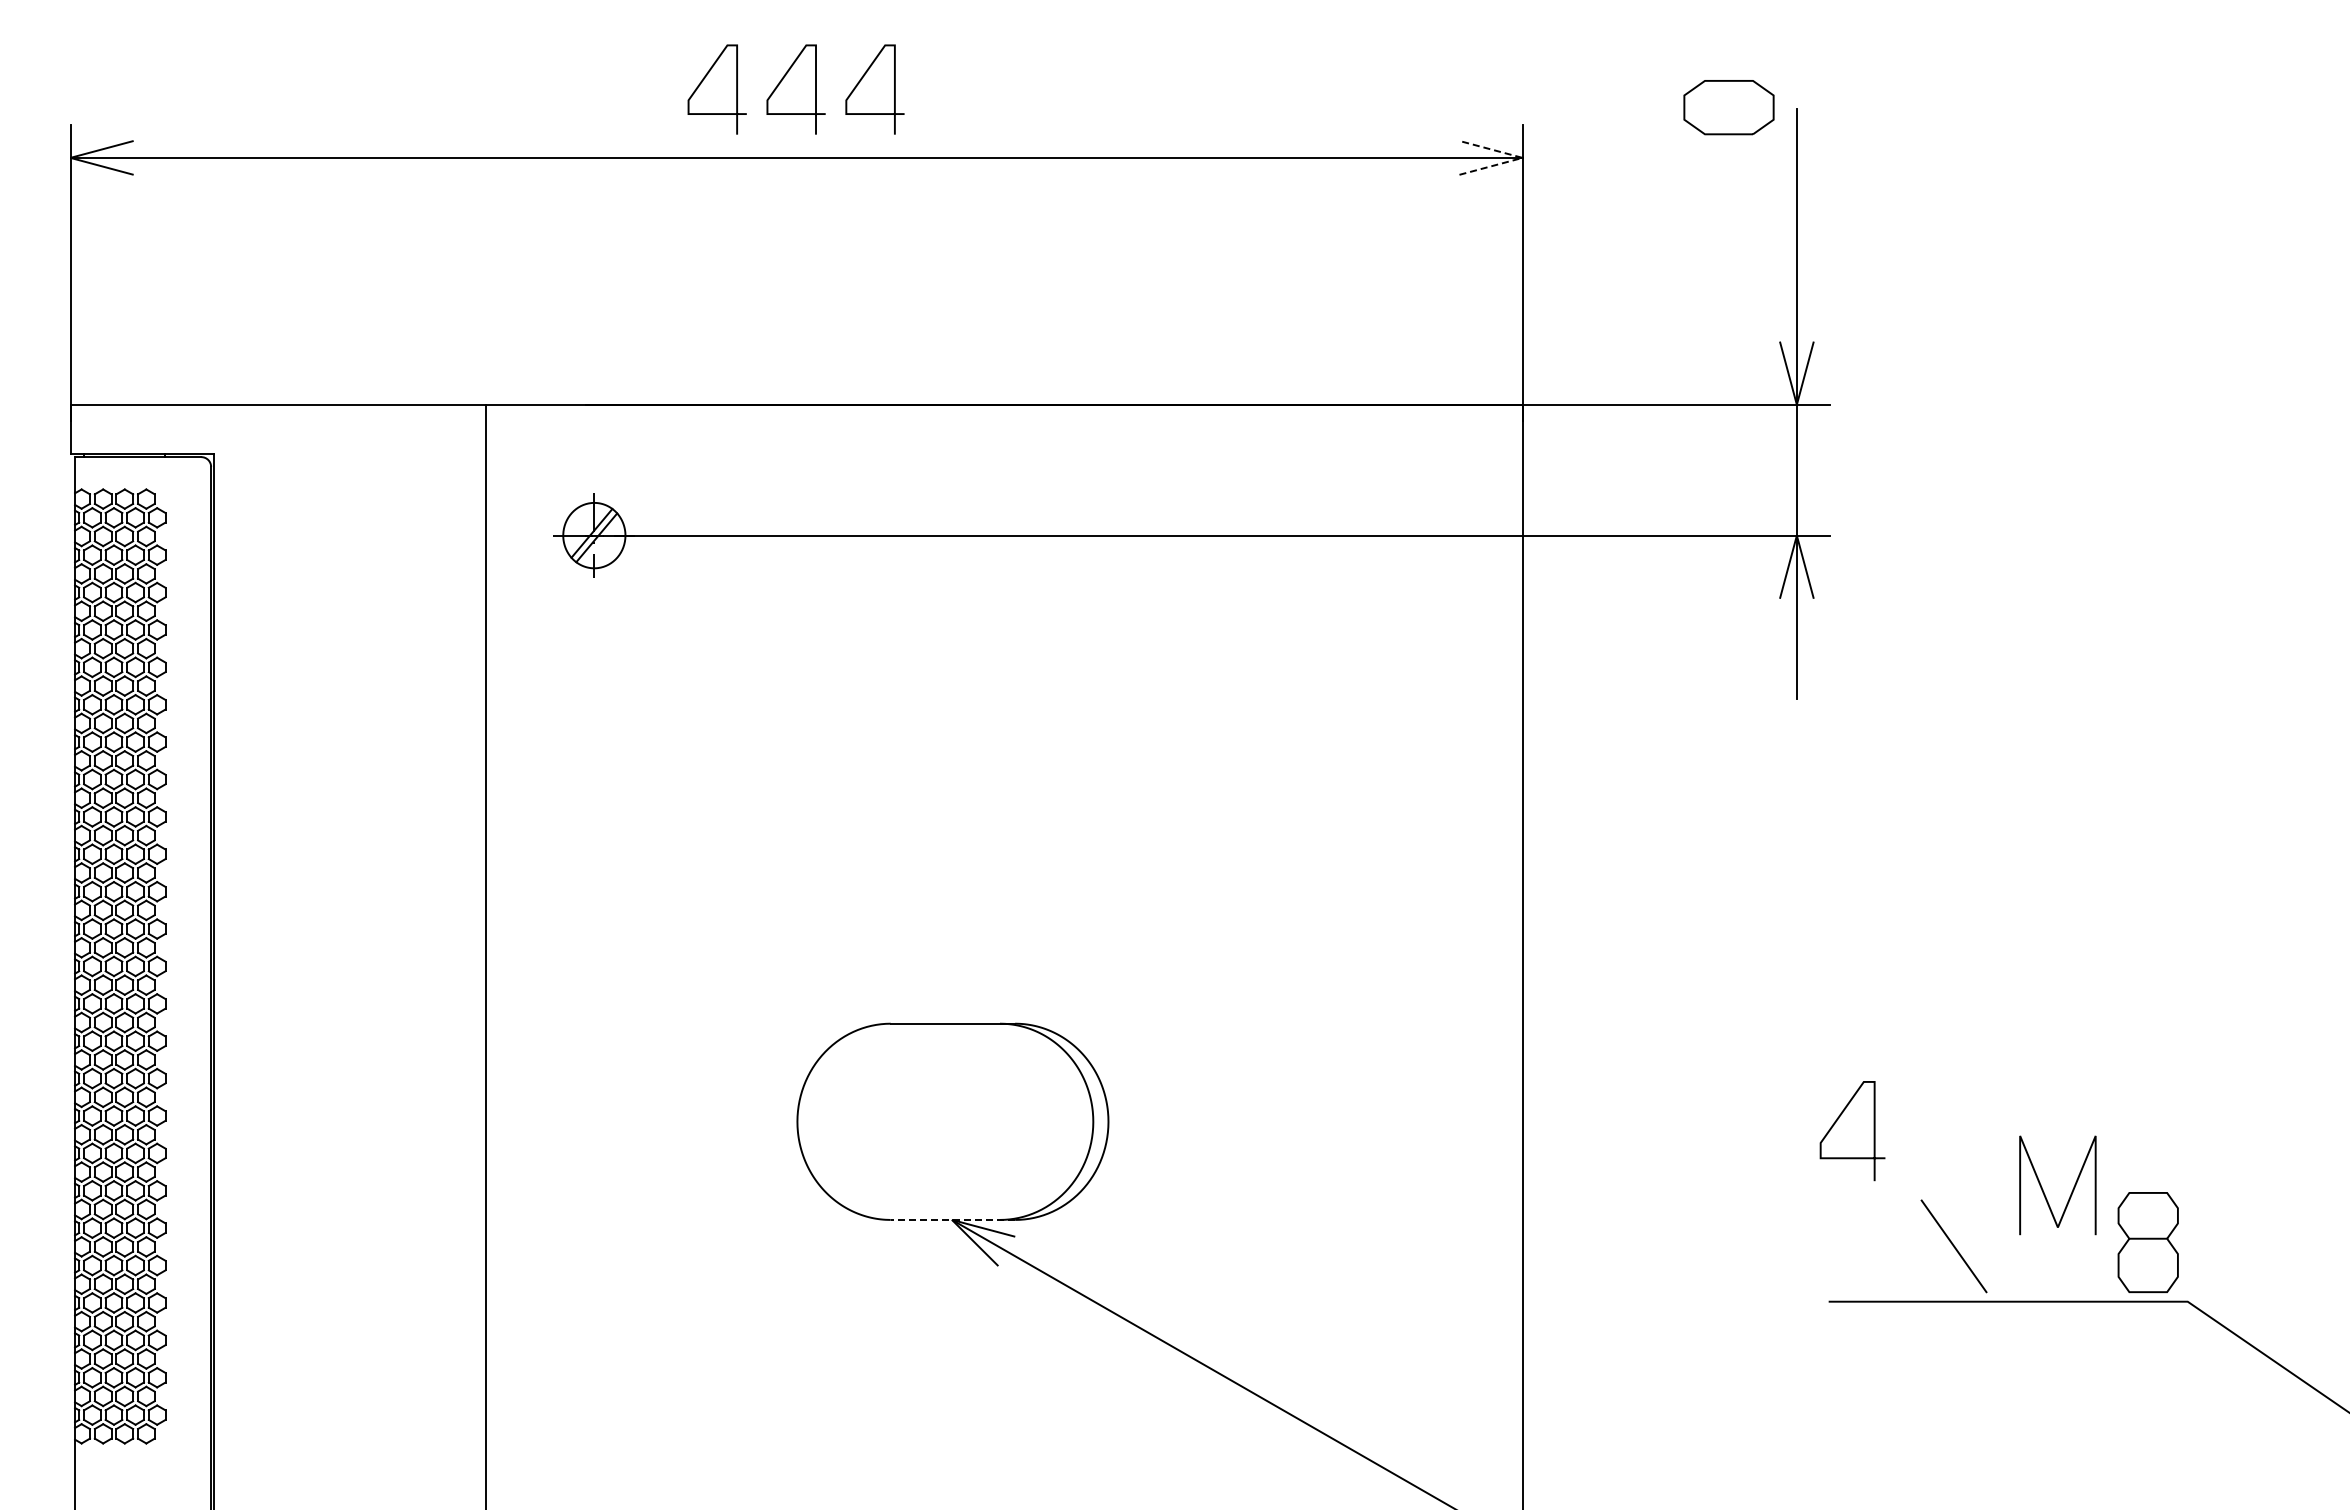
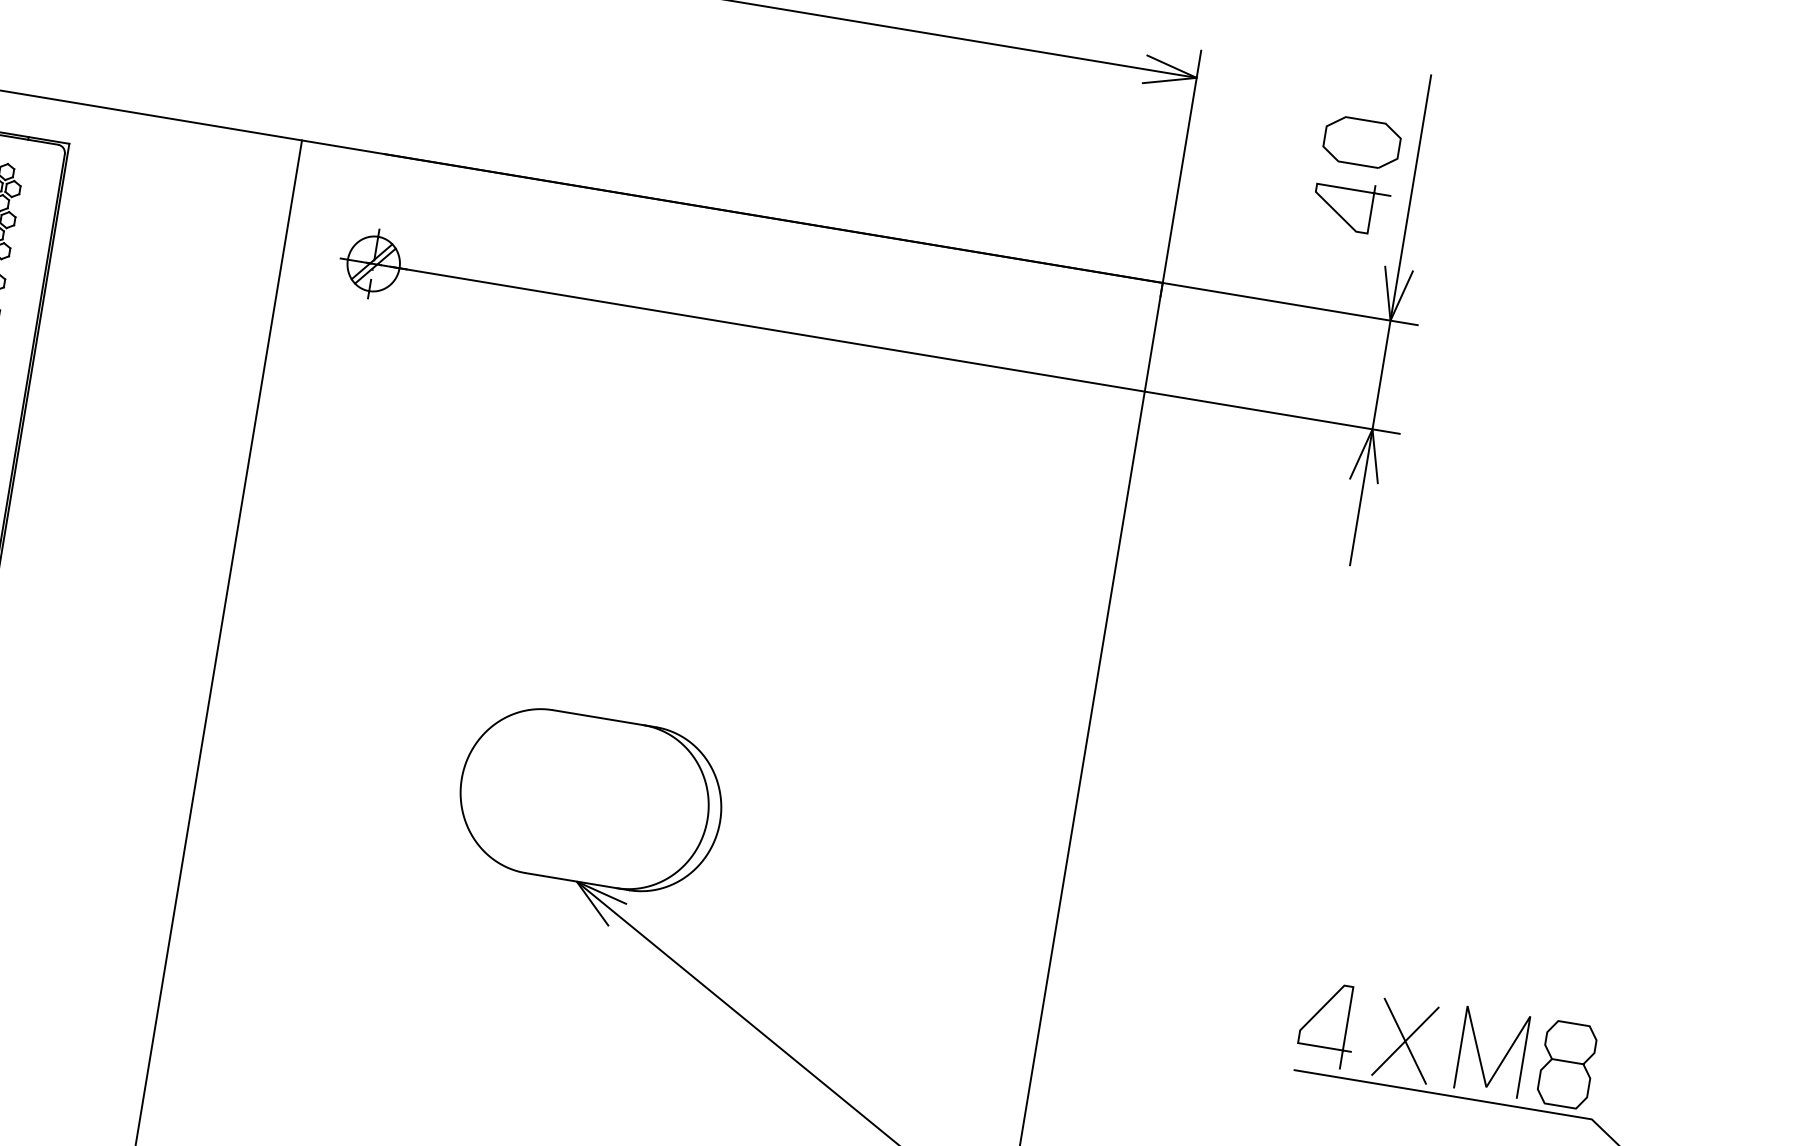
part: (1728, 107) -> (1361, 142), moved
line: (1522, 157) -> (1196, 77), dashed -> solid
curve: (1720, 292) -> (1342, 216), added
curve: (1837, 1121) -> (1317, 1014), moved
line: (2043, 1189) -> (1479, 1053), moved
line: (952, 1219) -> (577, 881), dashed -> solid
line: (1953, 1246) -> (1404, 1041), added

